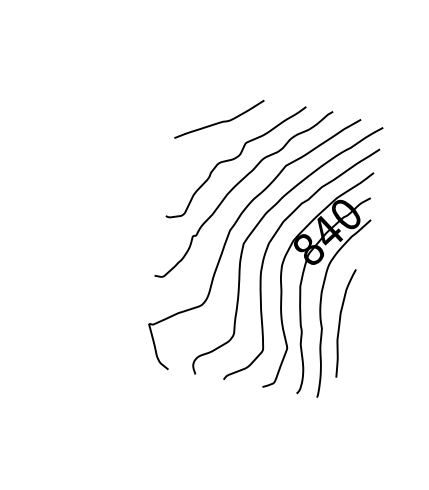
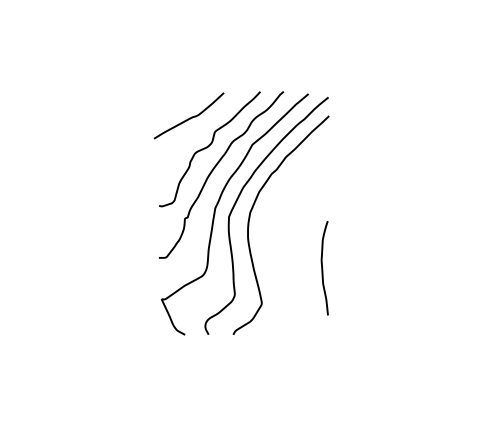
part: (319, 279) -> (298, 235), removed

